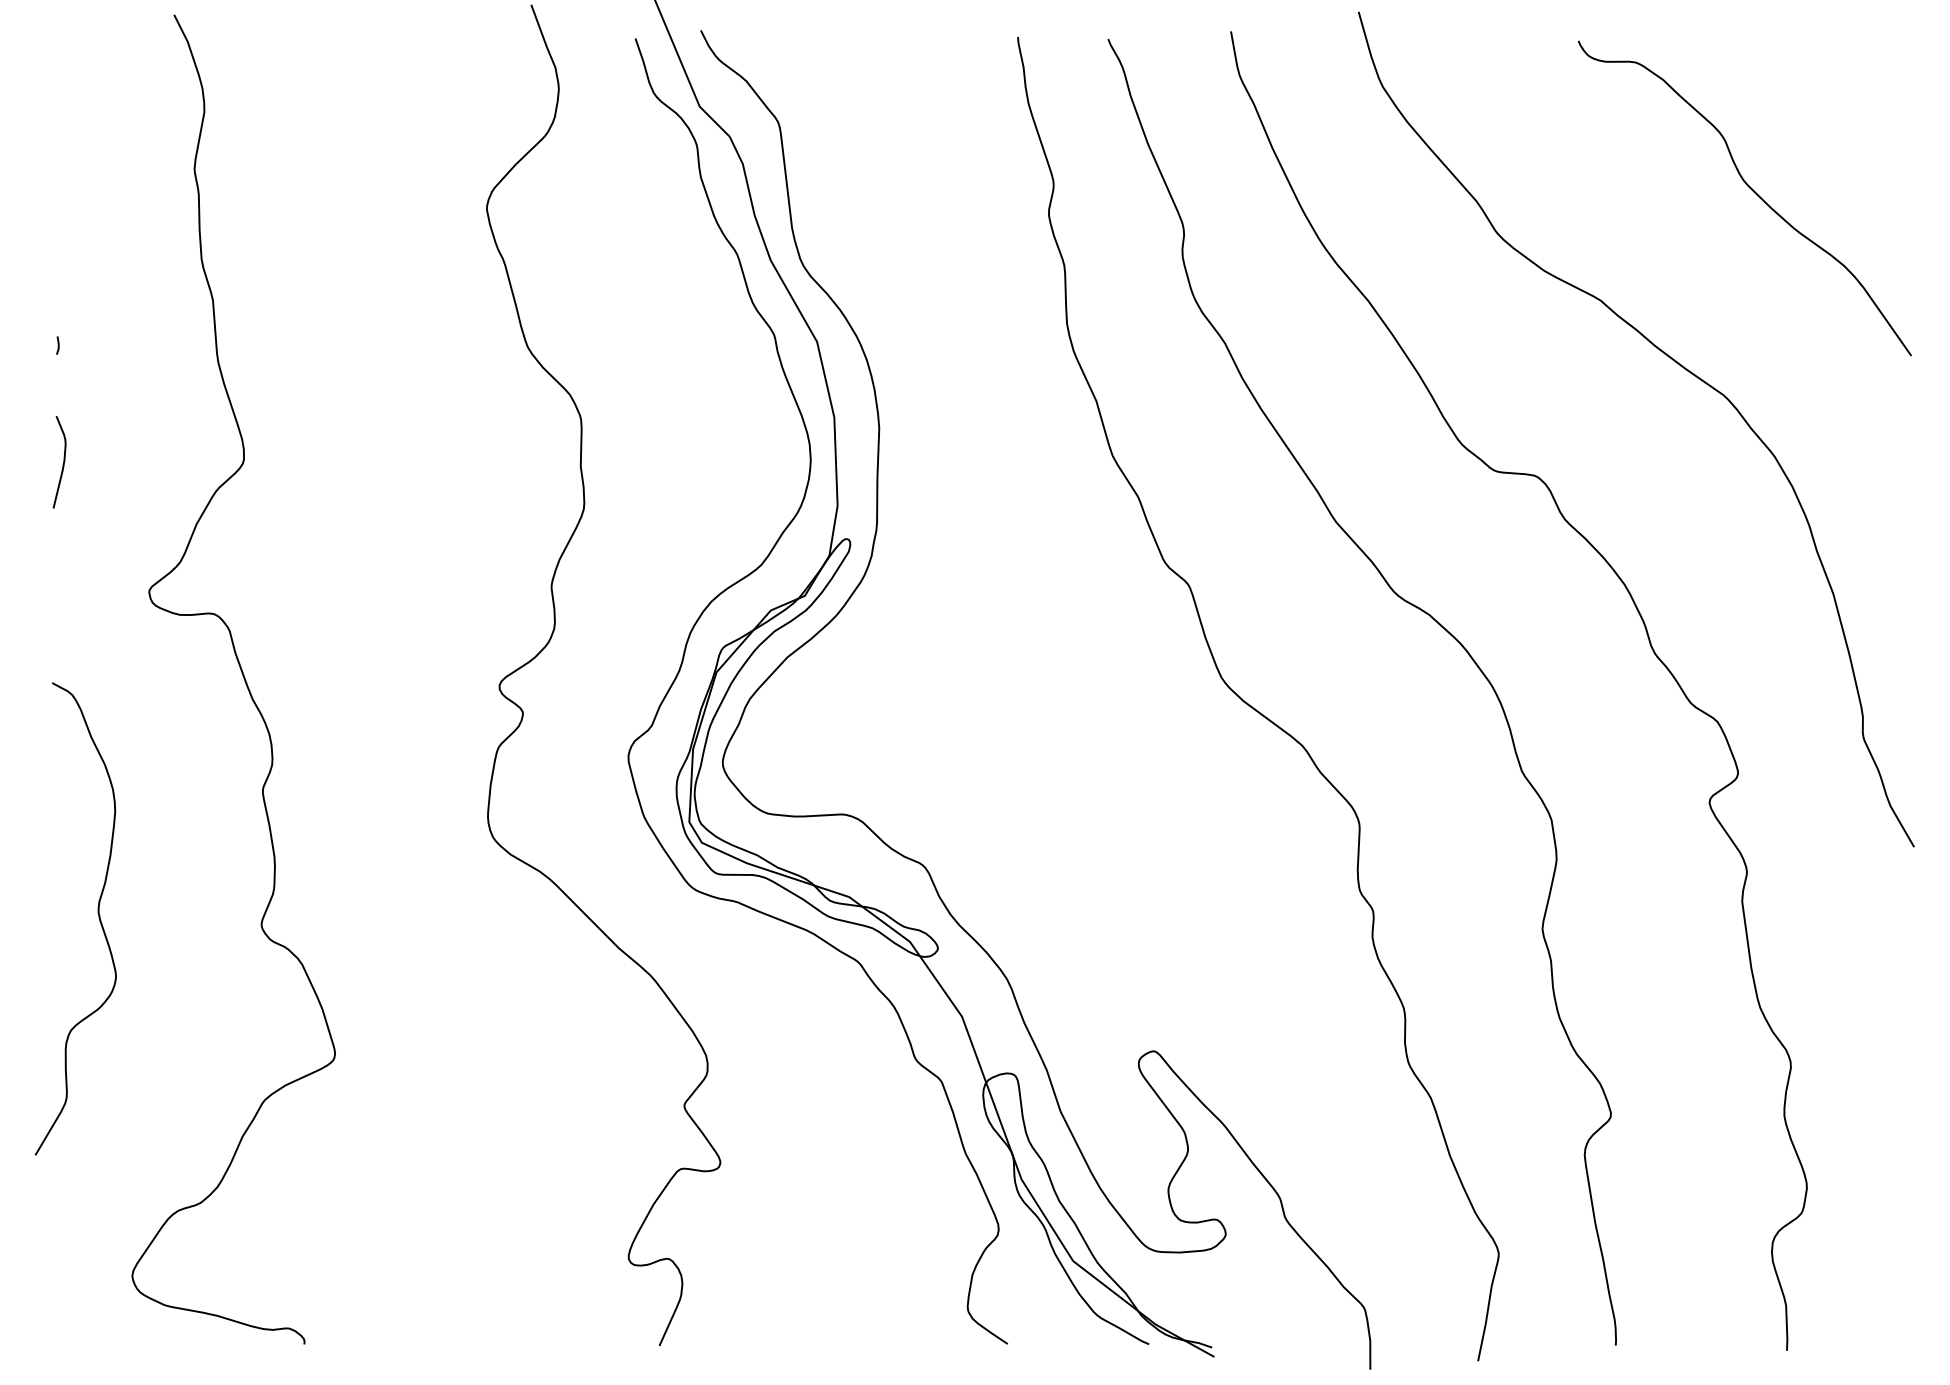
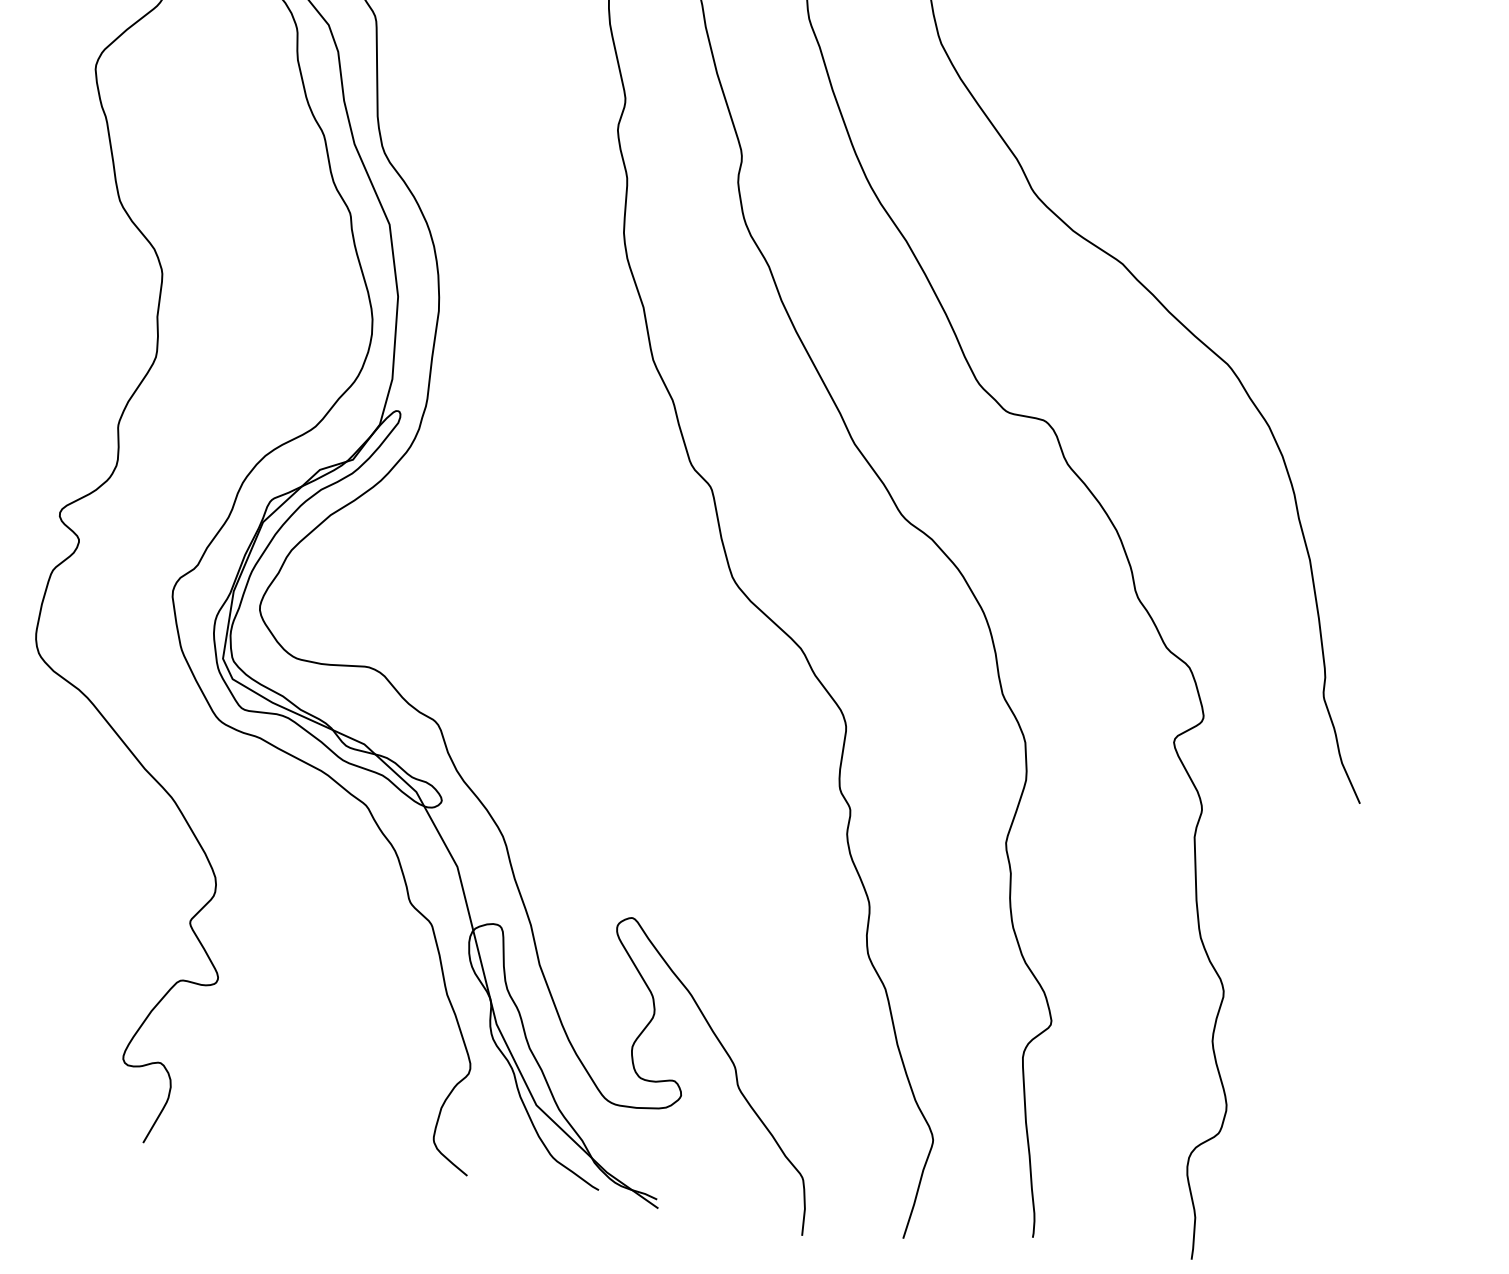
curve: (1751, 190) -> (1273, 176), removed

